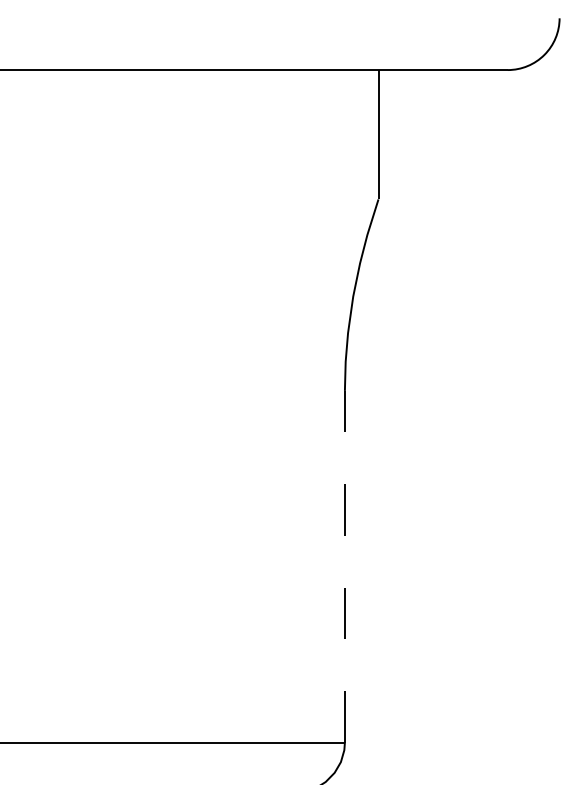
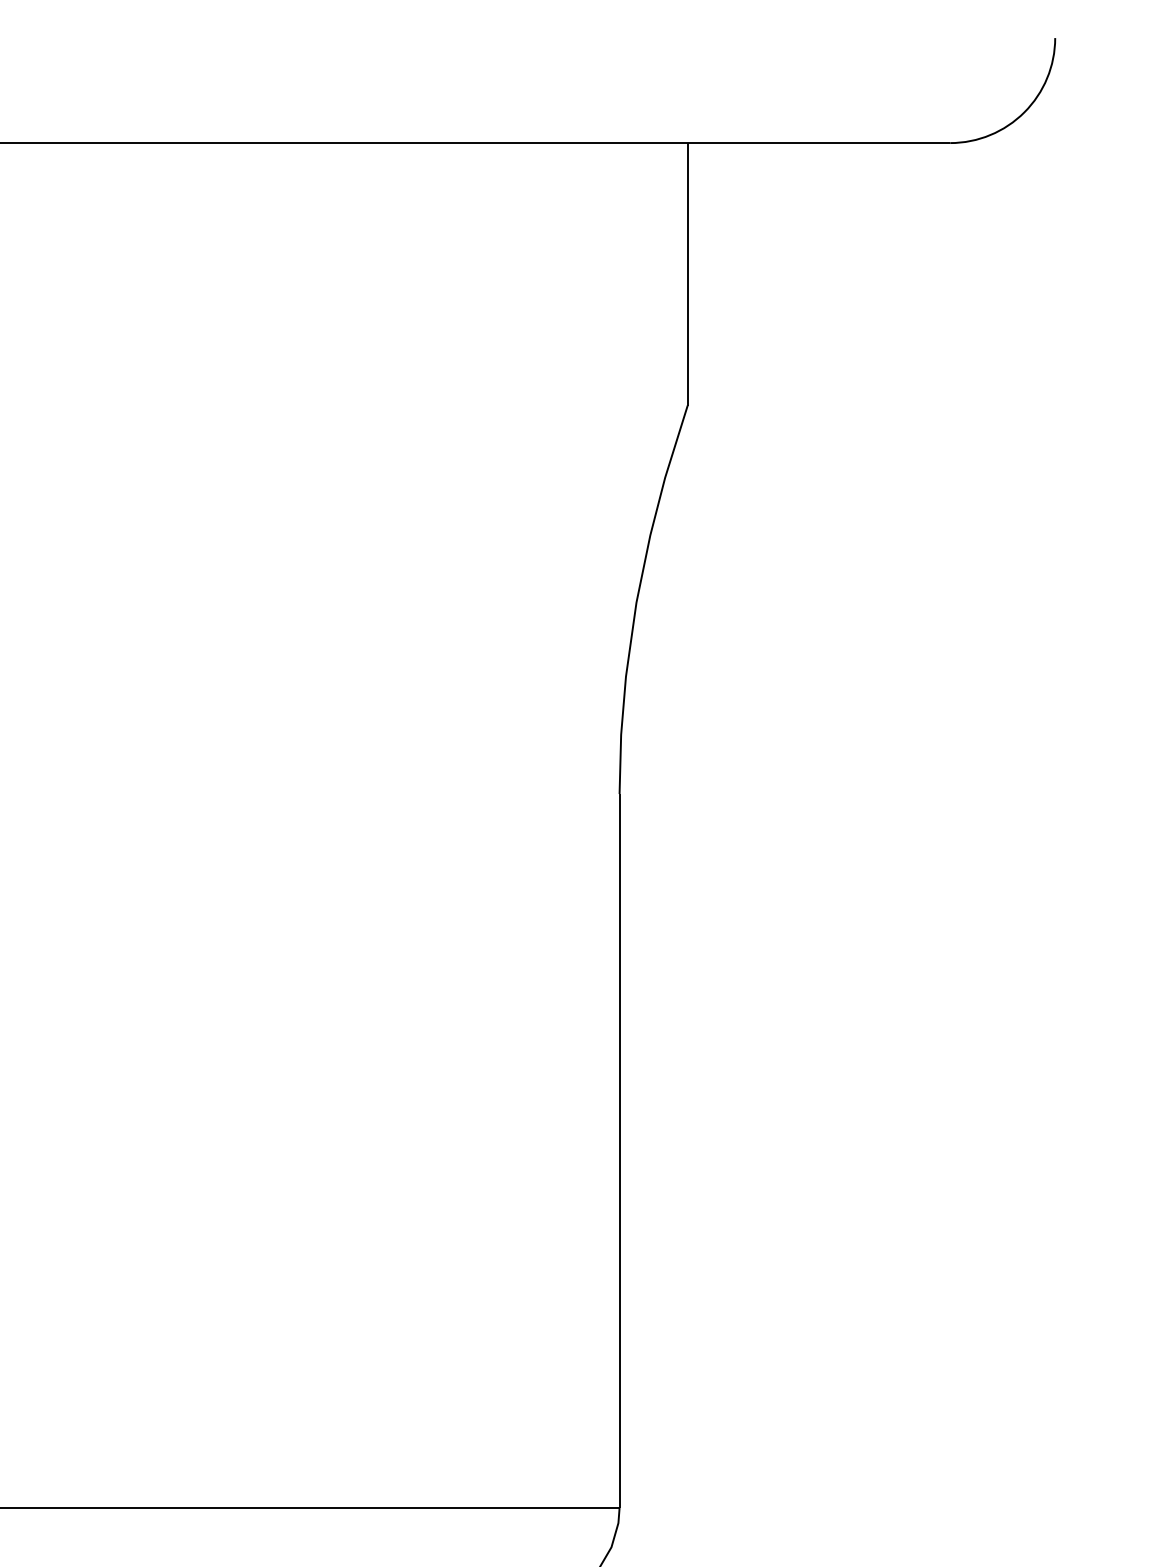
line: (344, 566) -> (618, 1150), dashed -> solid

